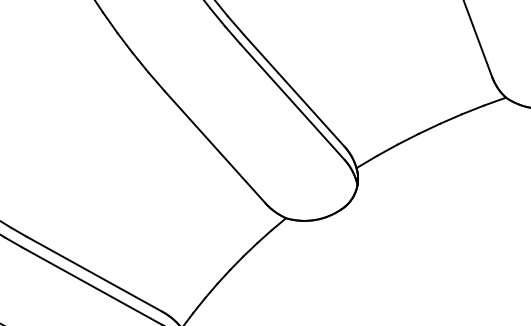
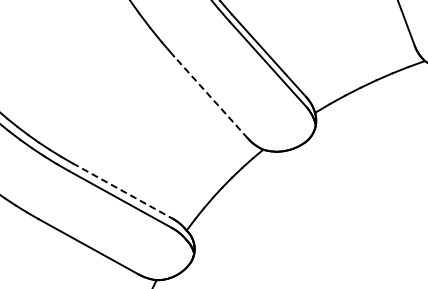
line: (214, 147) -> (210, 97), solid -> dashed
line: (94, 273) -> (122, 190), solid -> dashed

